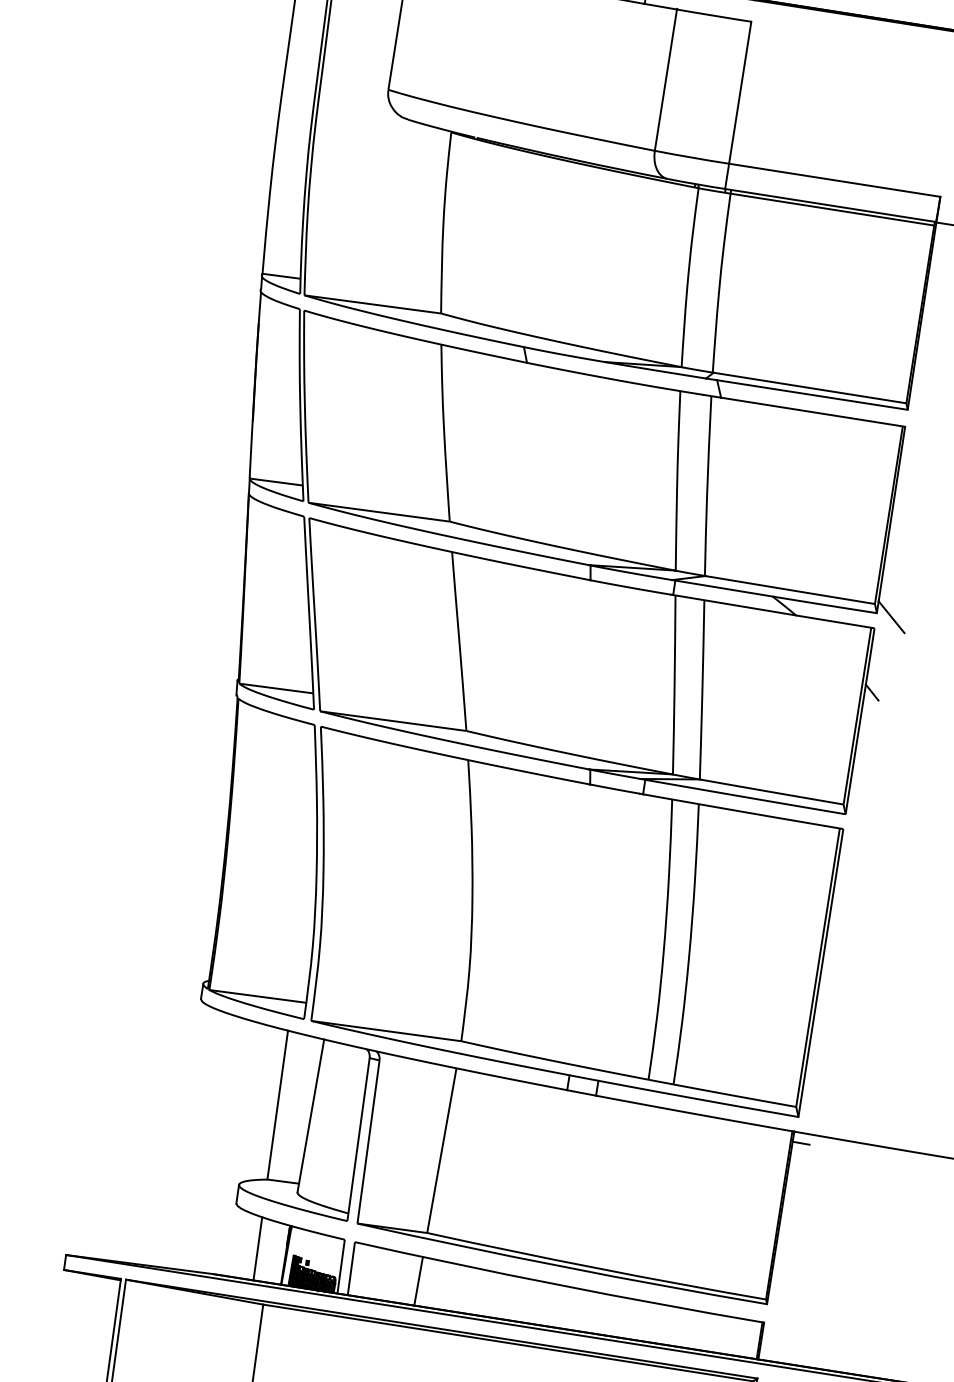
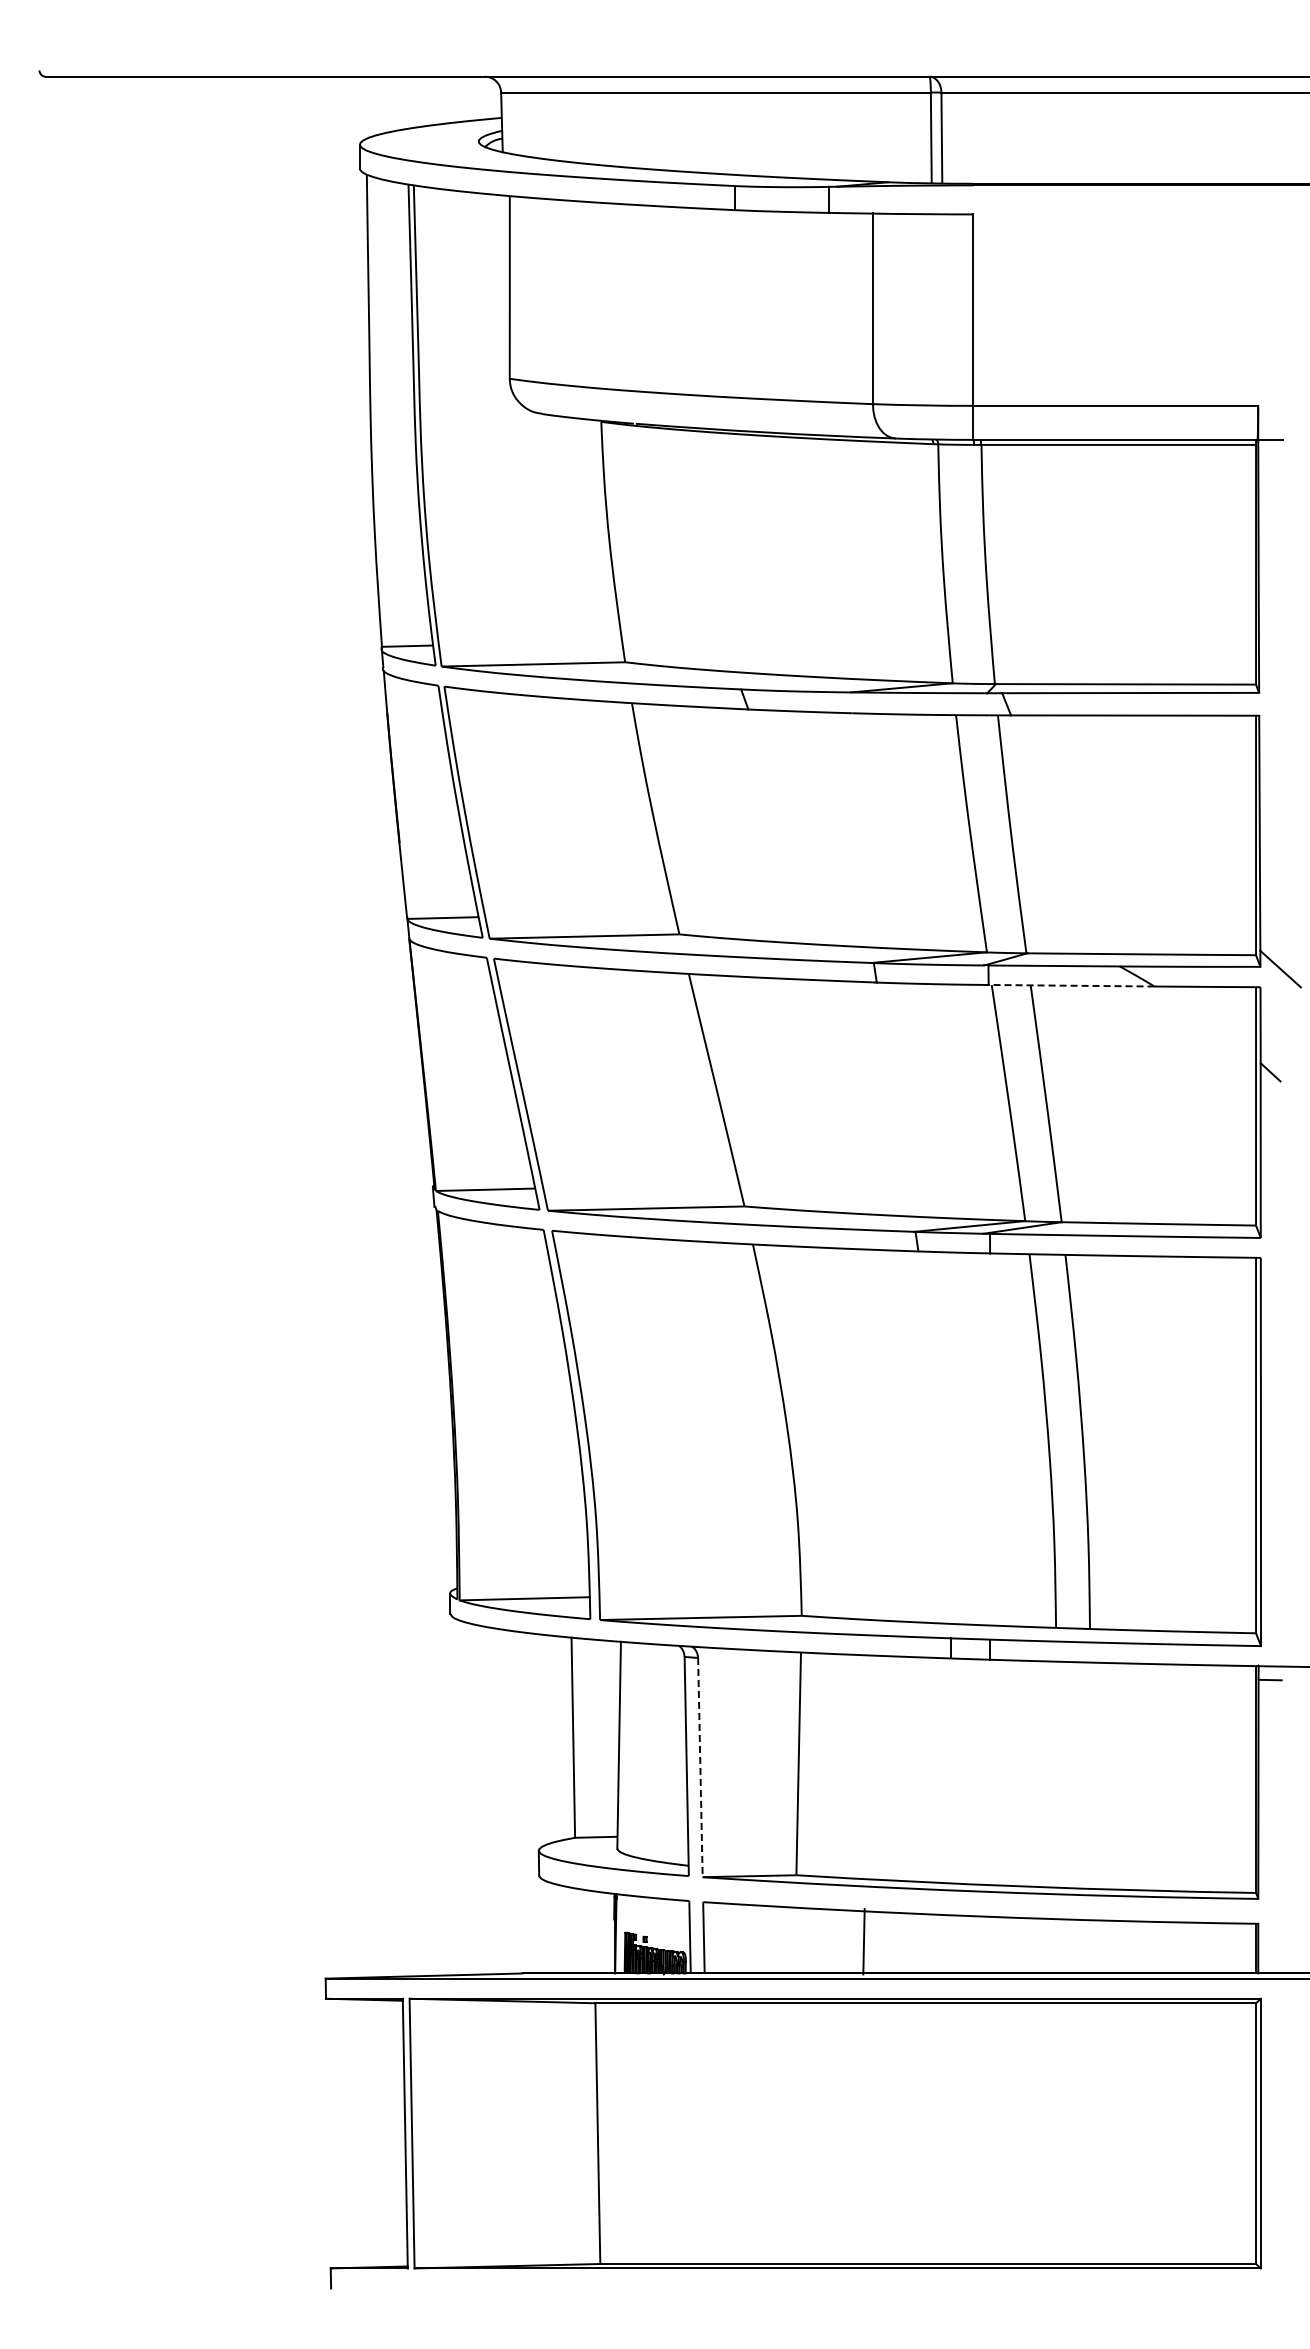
line: (734, 605) -> (1071, 985), solid -> dashed
line: (368, 1142) -> (700, 1768), solid -> dashed
line: (257, 1248) -> (576, 1930), removed
line: (418, 1281) -> (863, 1941), moved

